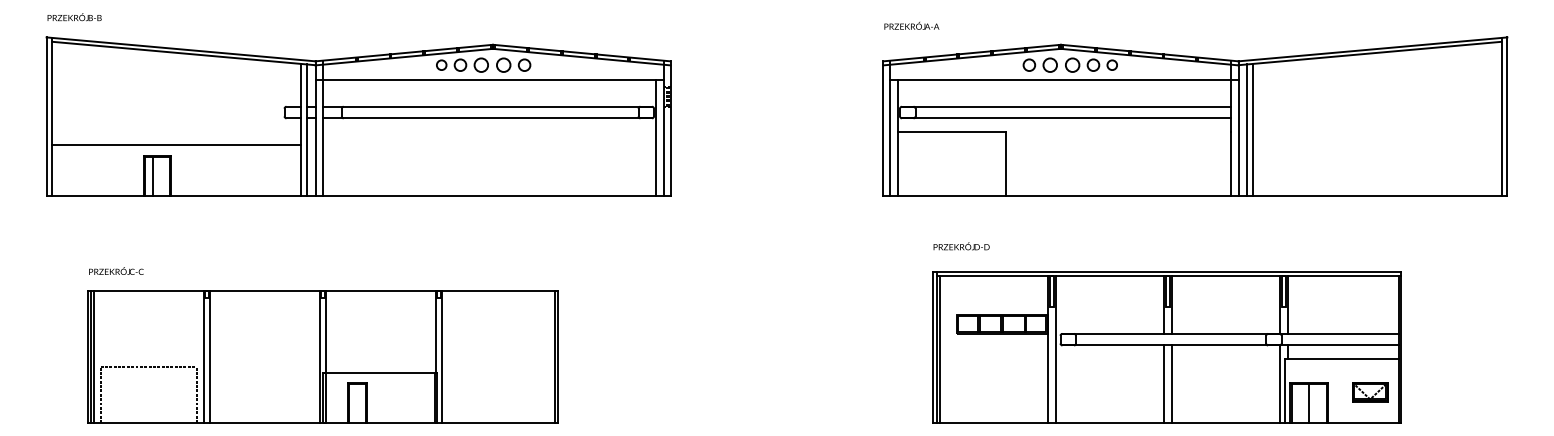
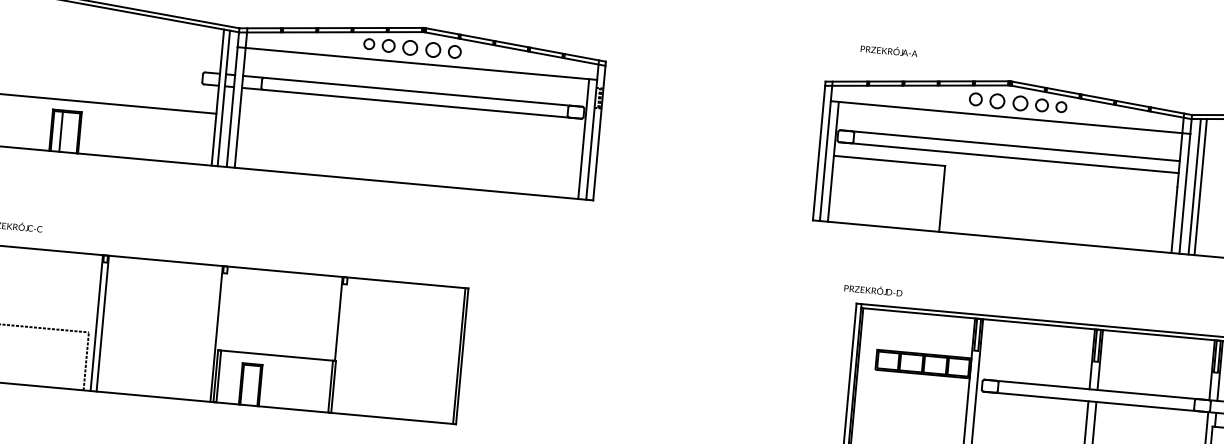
text: (911, 25) -> (888, 50), moved
text: (961, 246) -> (873, 290), moved
line: (326, 331) -> (225, 308), removed
line: (442, 356) -> (342, 344), removed

